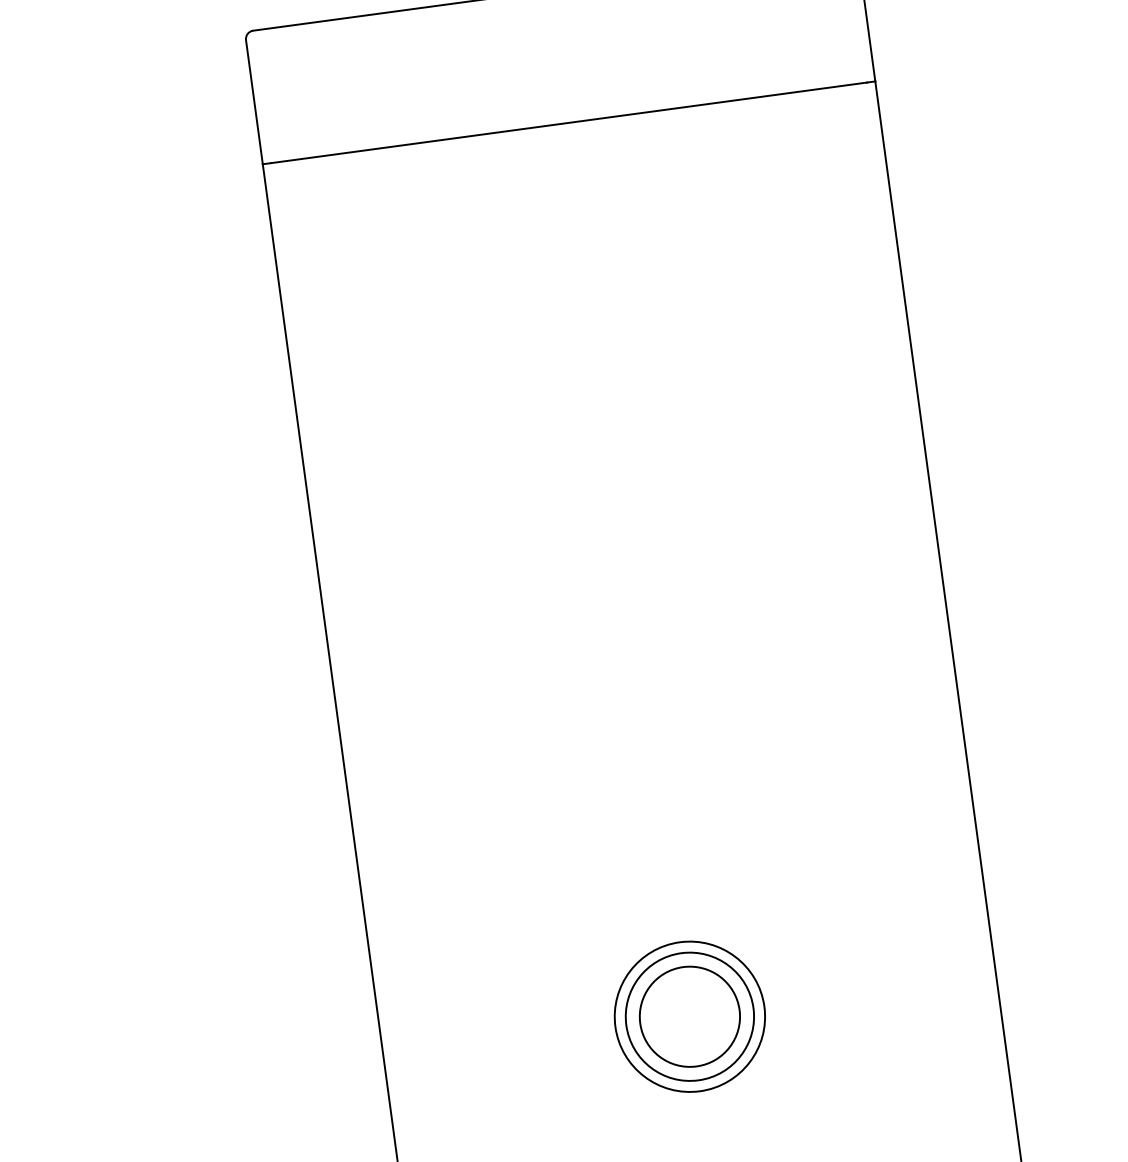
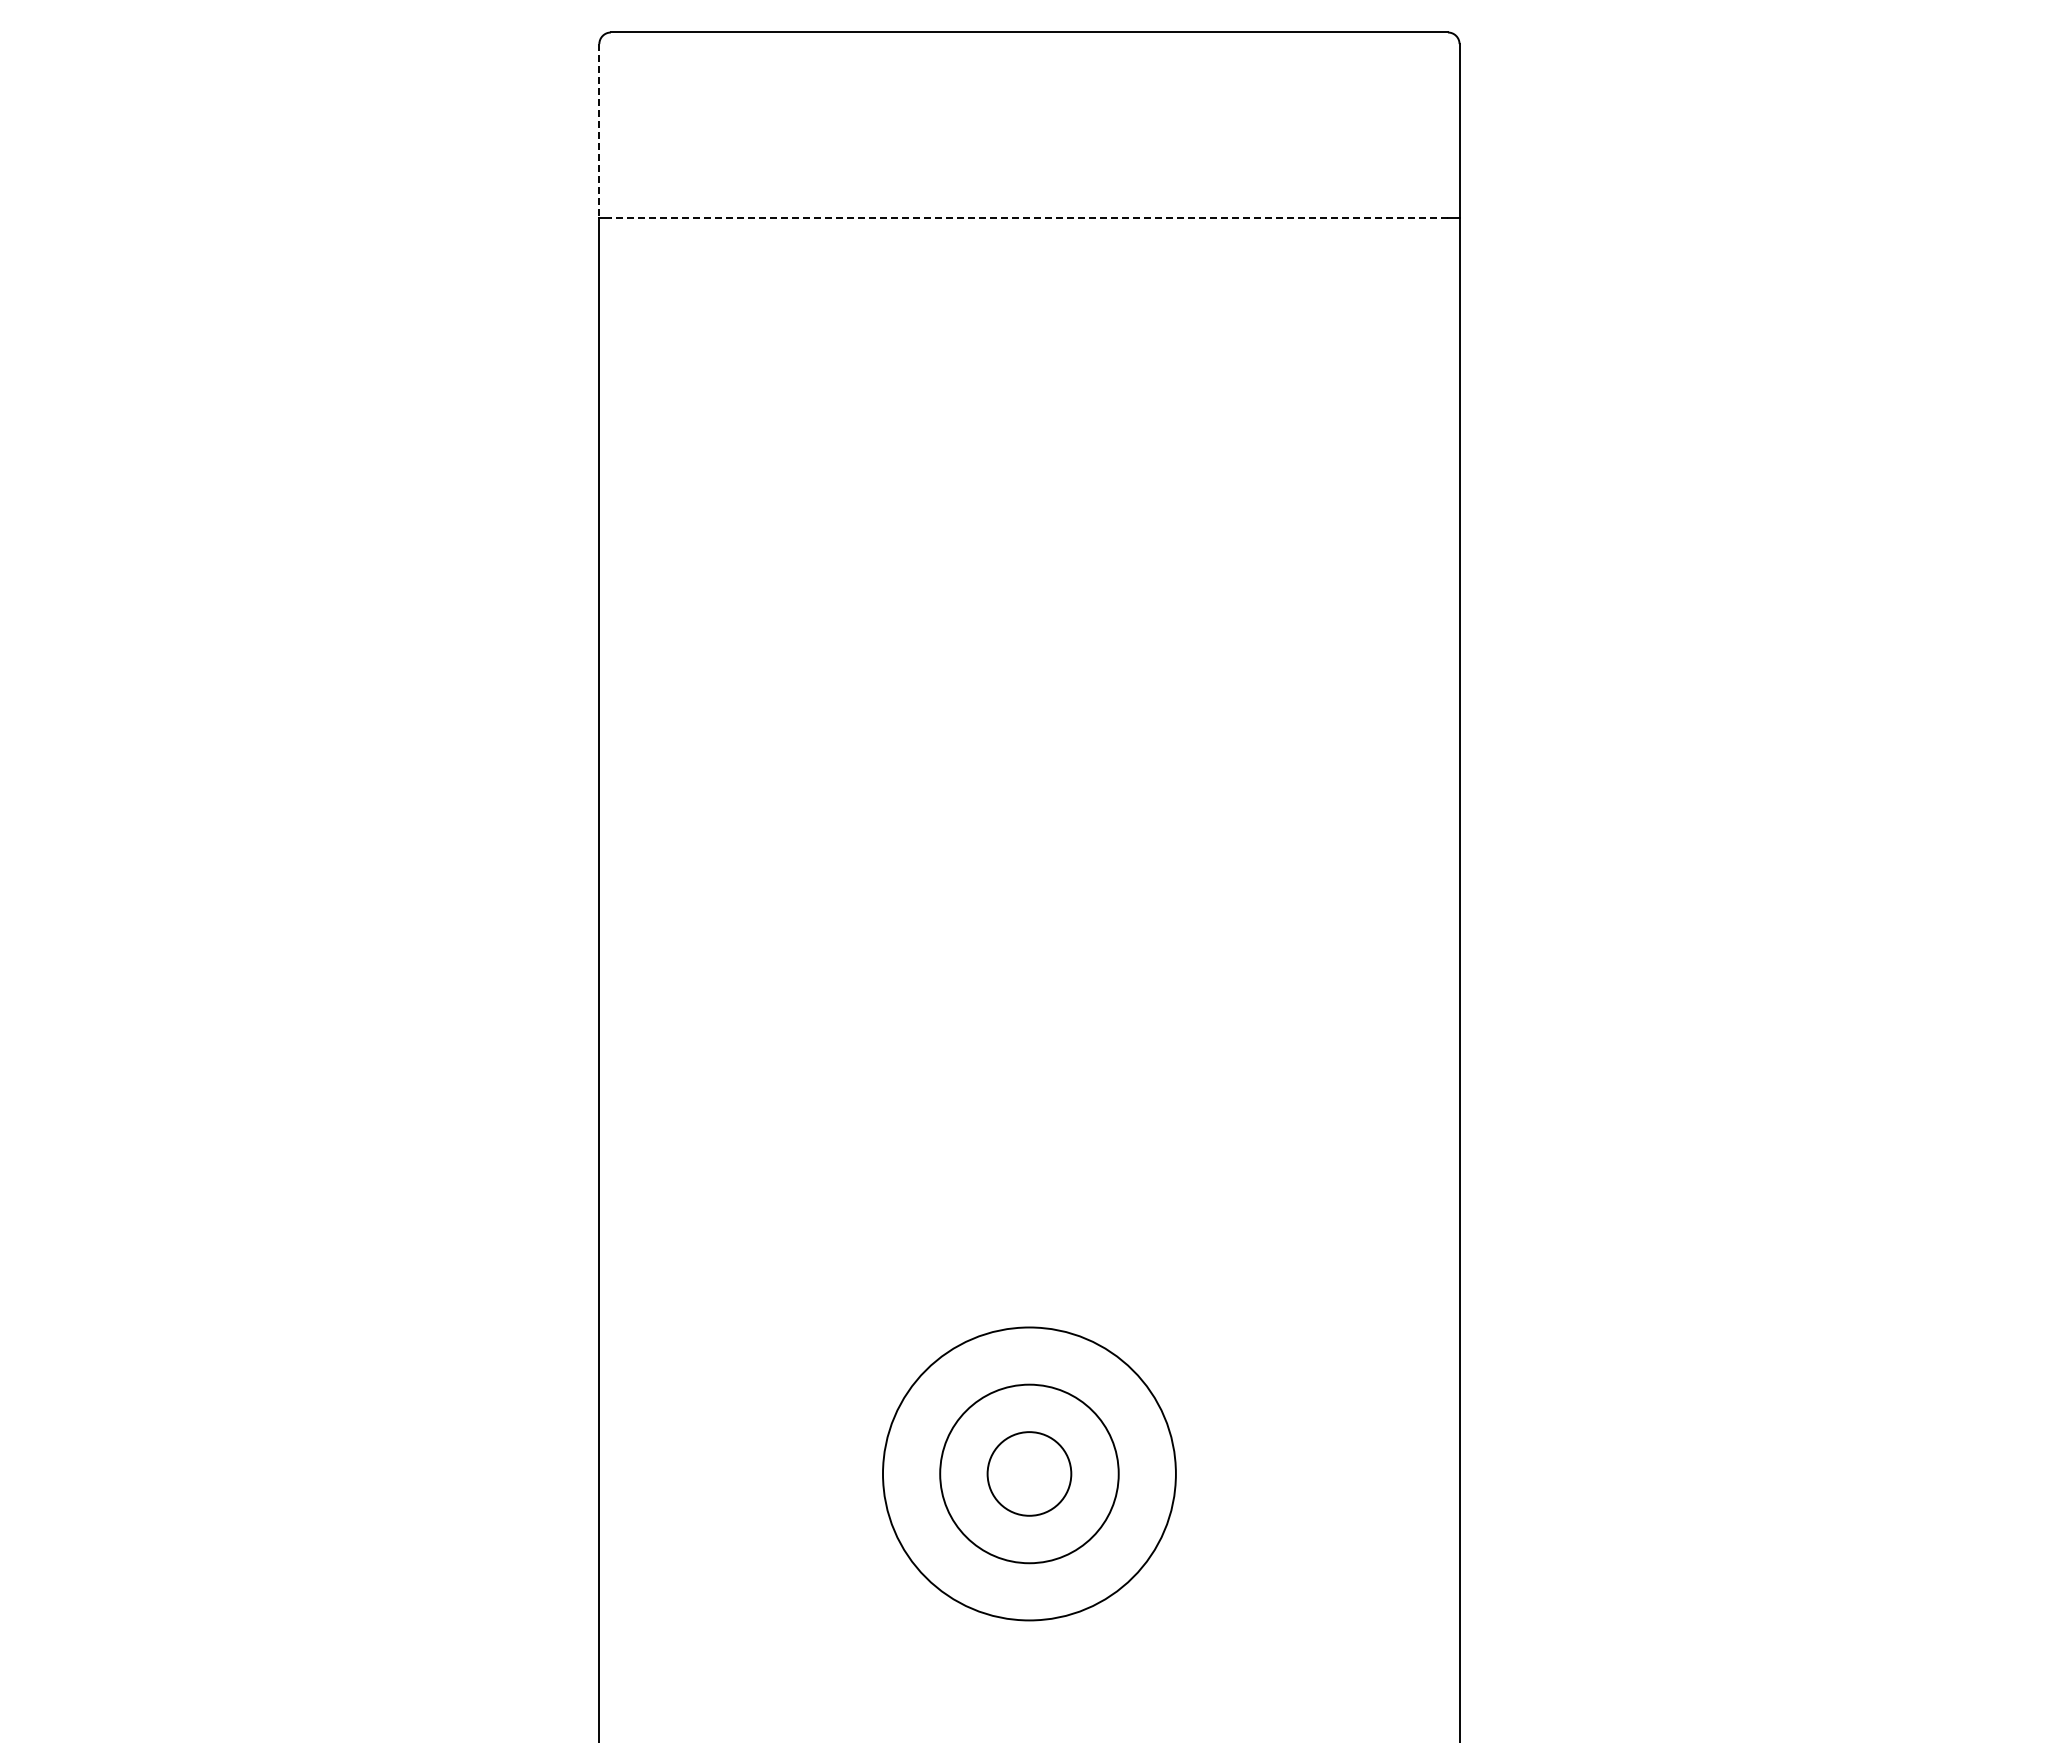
line: (254, 102) -> (599, 131), solid -> dashed
line: (568, 122) -> (1028, 218), solid -> dashed
circle: (689, 1016) -> (1029, 1473), size x0.6
circle: (689, 1016) -> (1029, 1473), size x1.4

